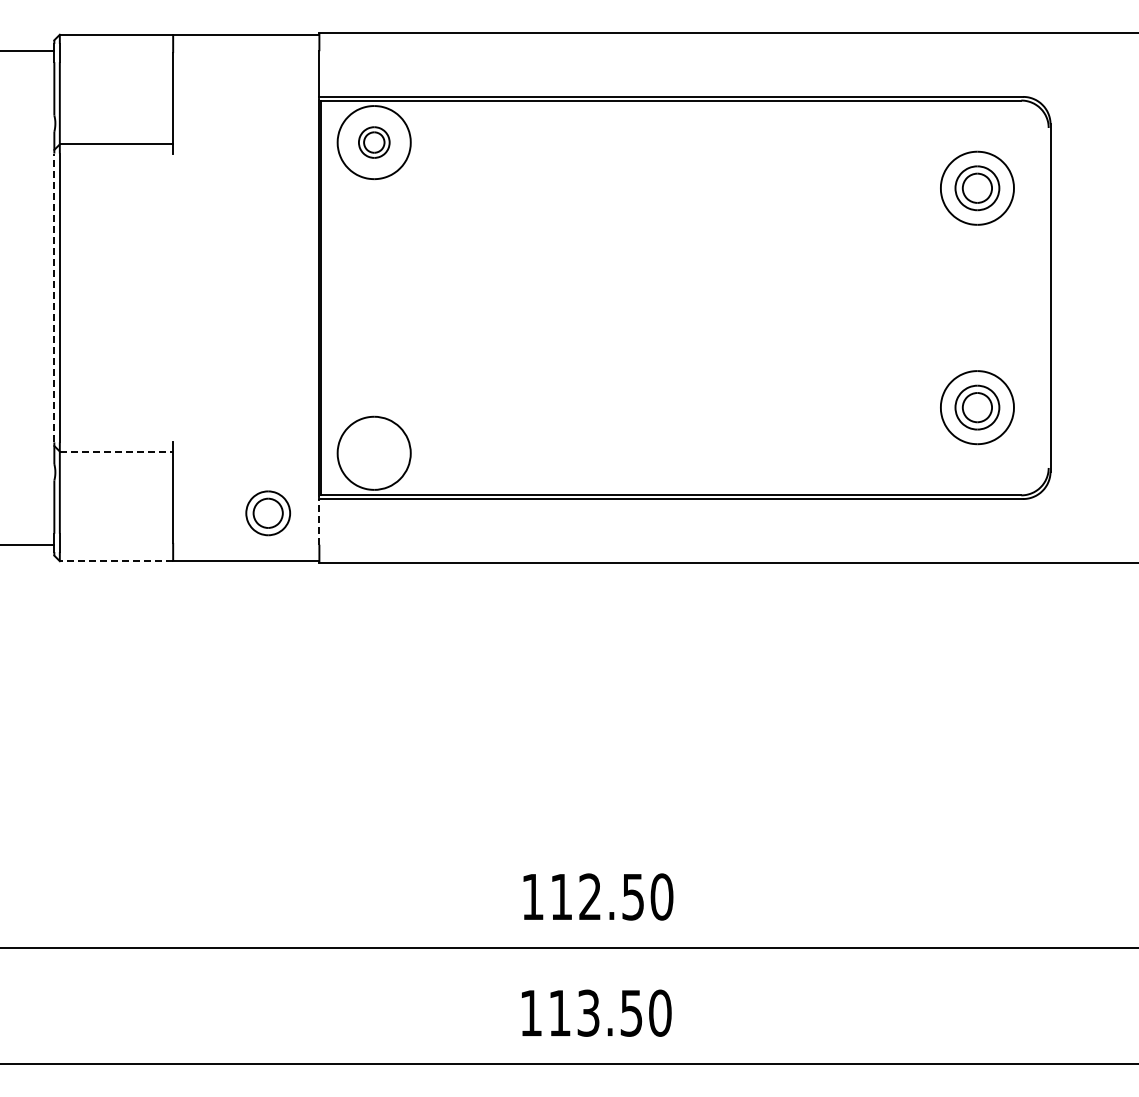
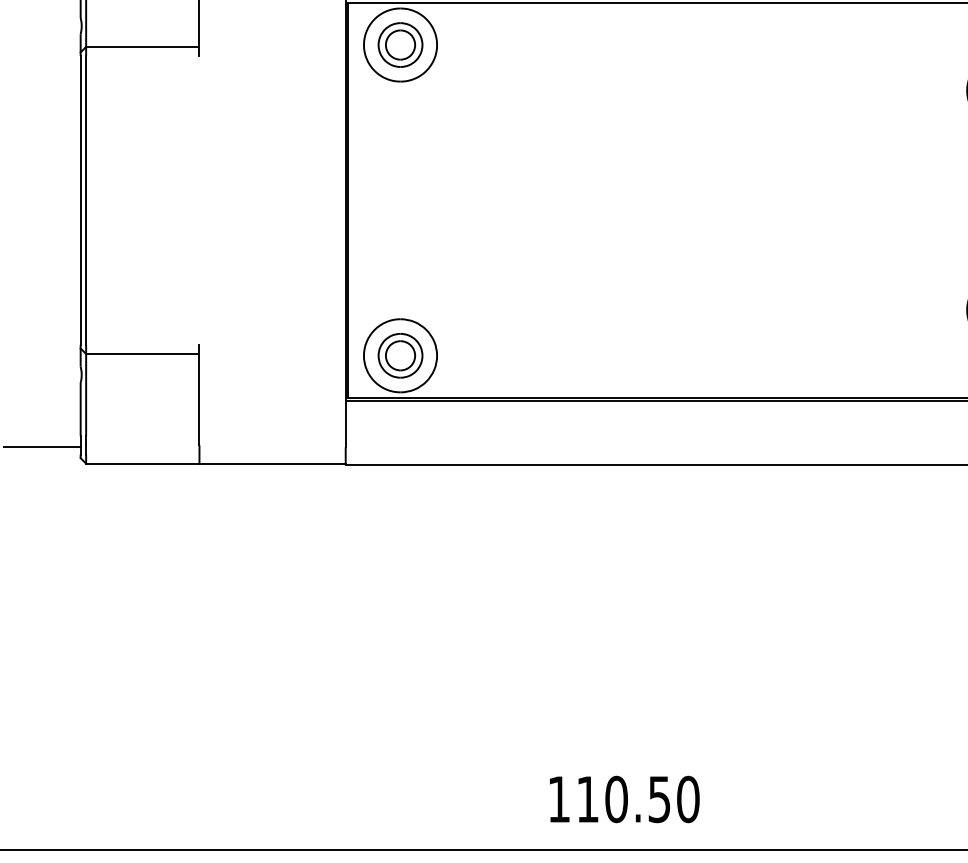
part: (374, 142) -> (400, 44), size x1.43
line: (54, 297) -> (80, 199), dashed -> solid
line: (116, 451) -> (142, 353), dashed -> solid
part: (268, 513) -> (400, 355), moved
line: (319, 521) -> (345, 423), dashed -> solid
line: (116, 561) -> (142, 463), dashed -> solid
text: (590, 896) -> (616, 798), 112.50 -> 110.50

